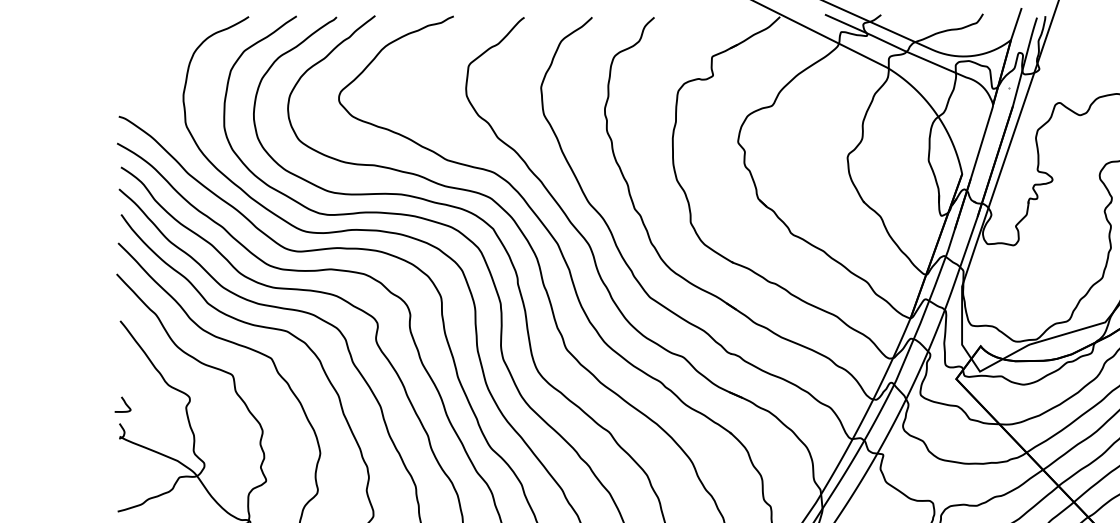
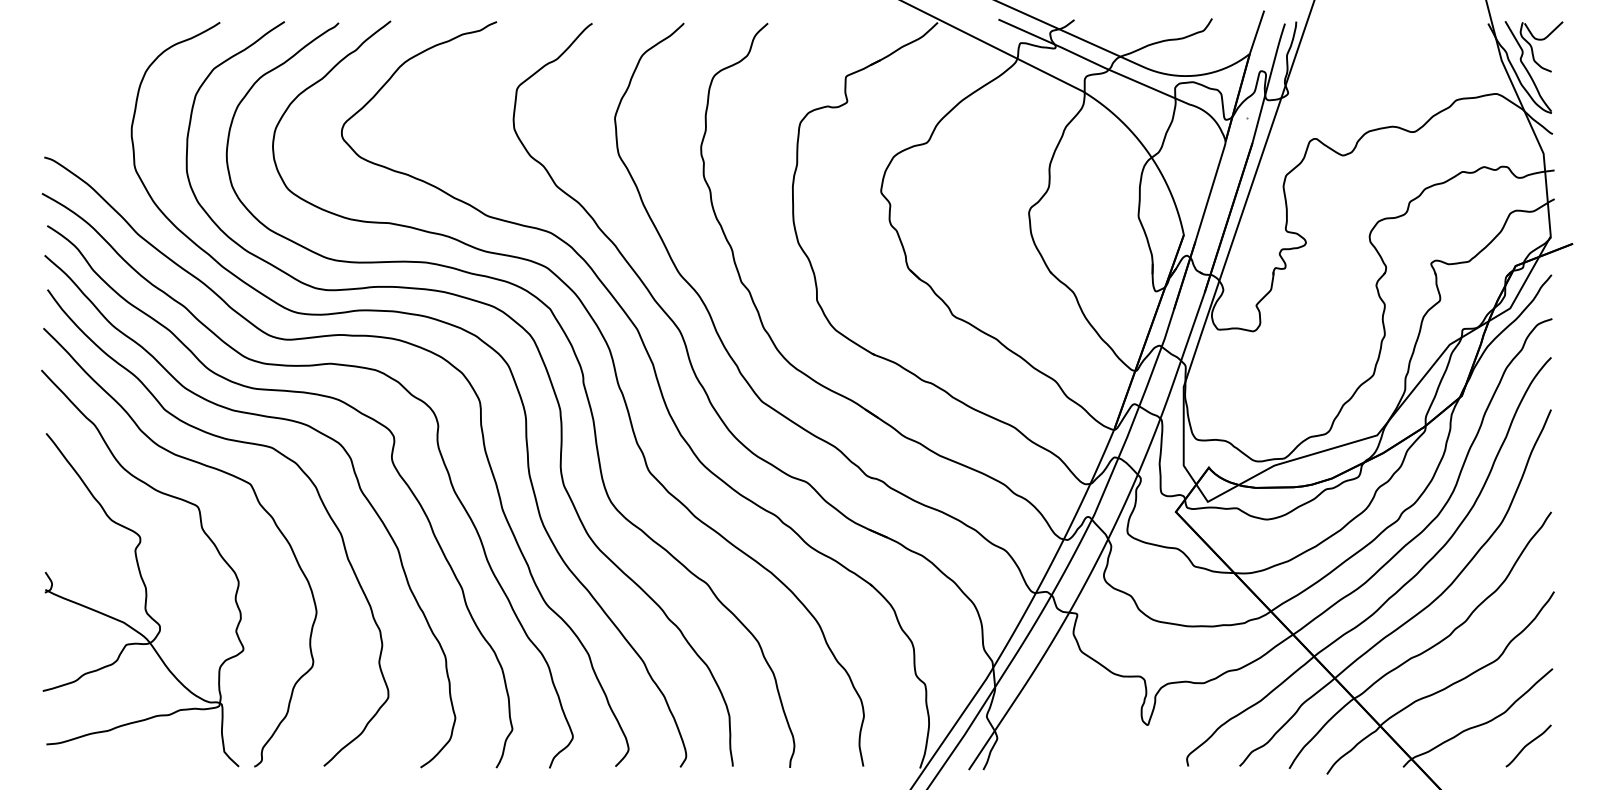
curve: (124, 403) -> (52, 545), removed

